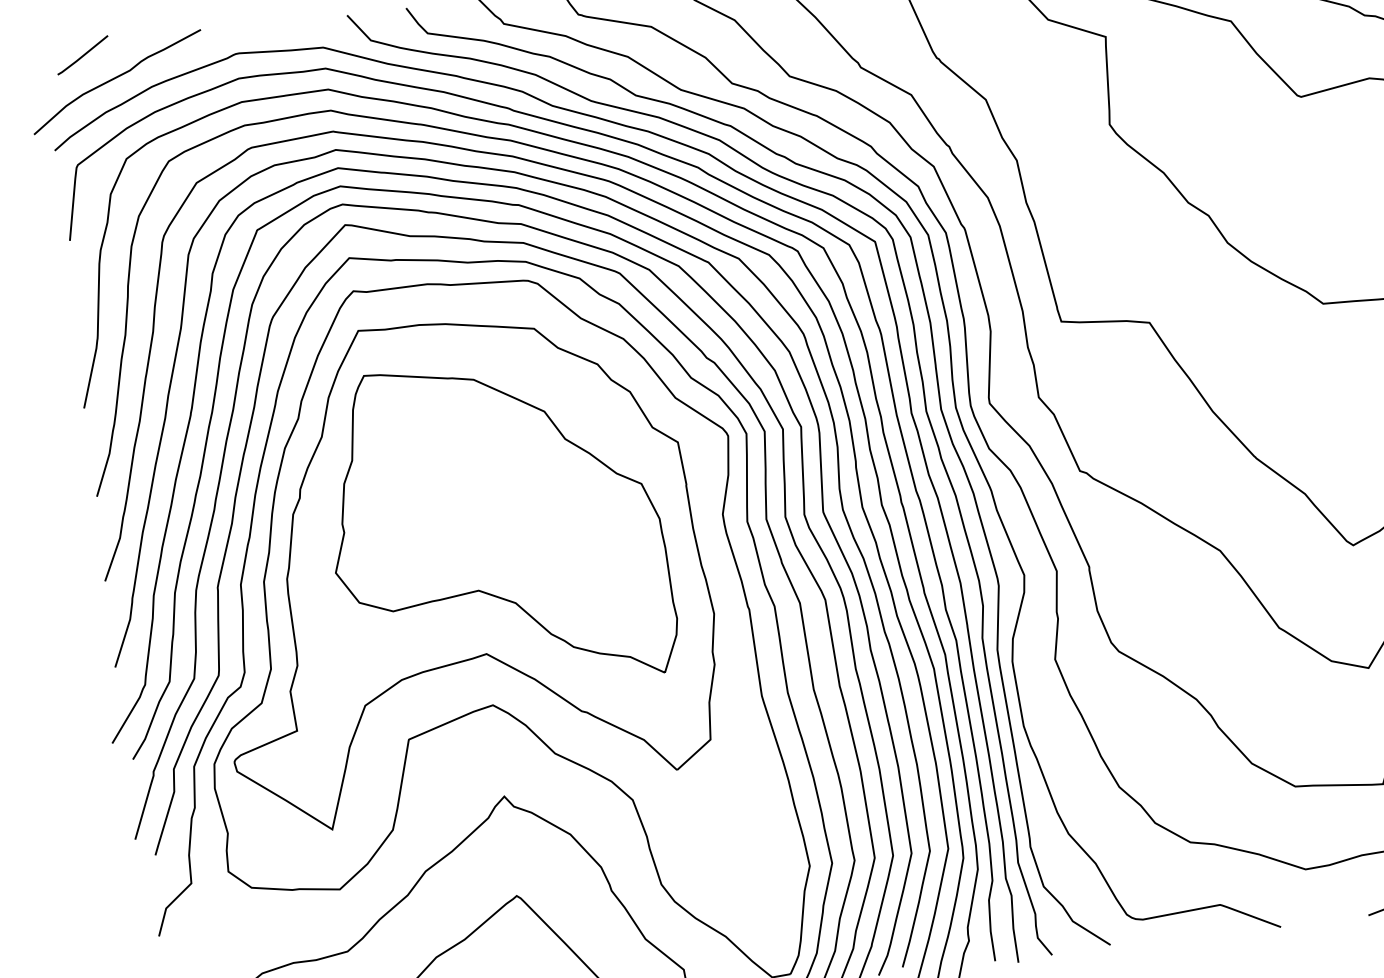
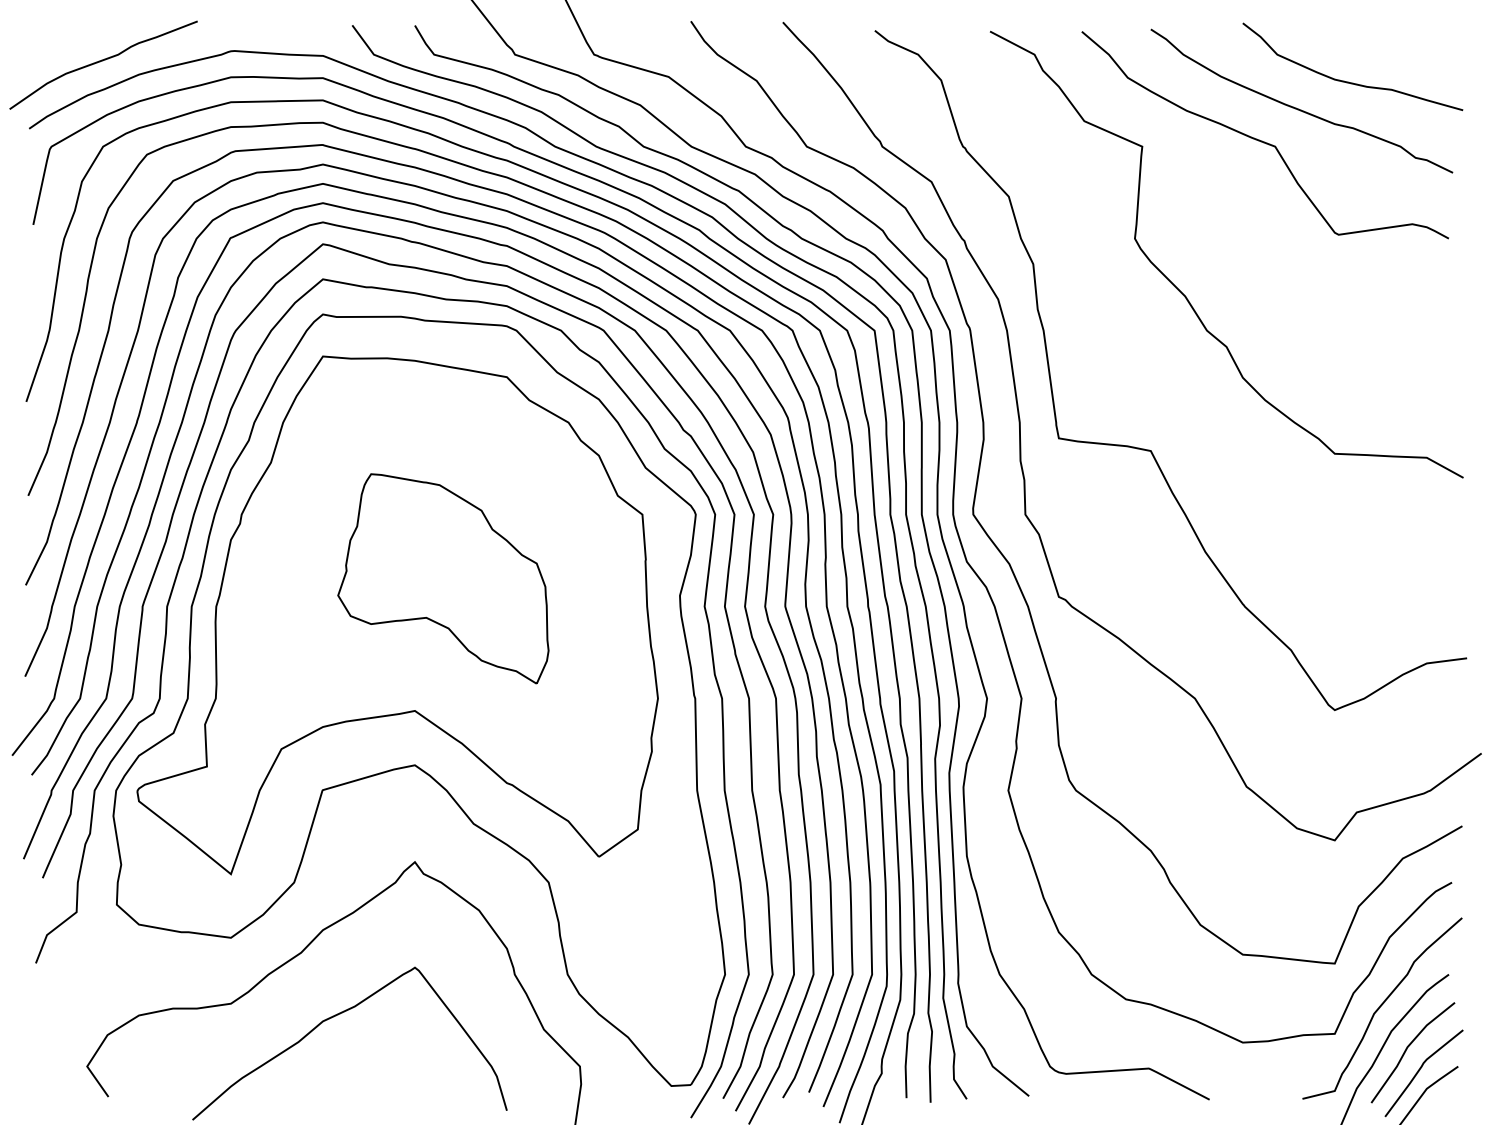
line: (82, 55) -> (70, 32), removed
part: (497, 525) -> (443, 578), size x0.6

